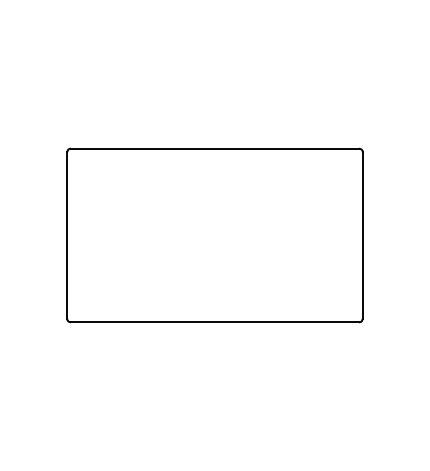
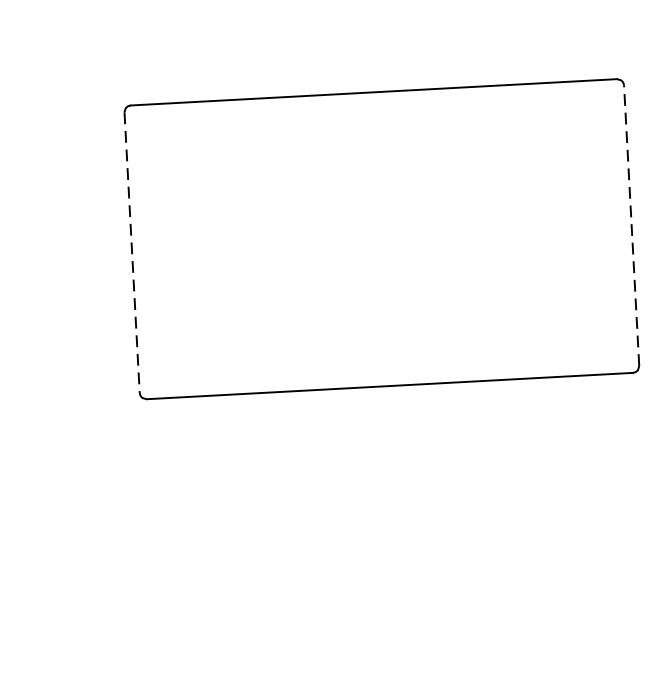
line: (67, 235) -> (132, 252), solid -> dashed
line: (362, 235) -> (631, 225), solid -> dashed

